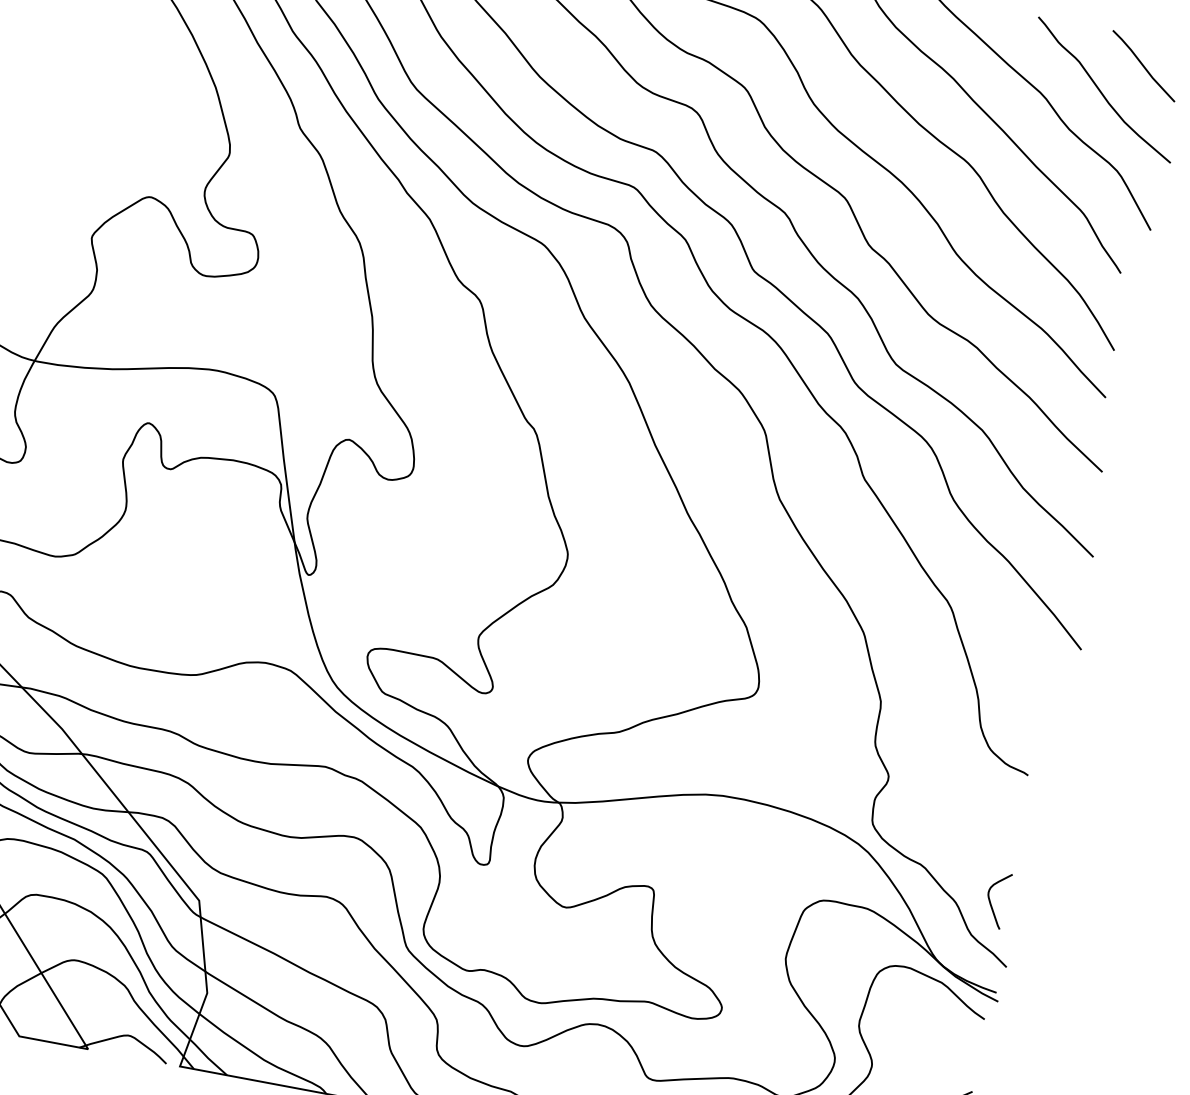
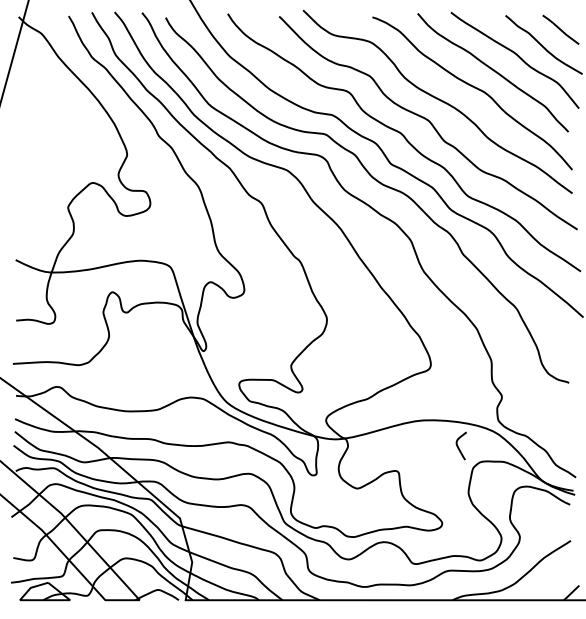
curve: (991, 898) -> (458, 445), moved

